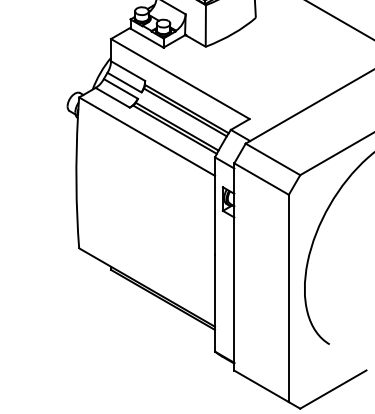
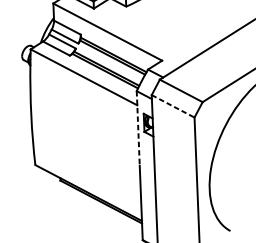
line: (262, 179) -> (173, 106), solid -> dashed
line: (215, 205) -> (138, 128), solid -> dashed

